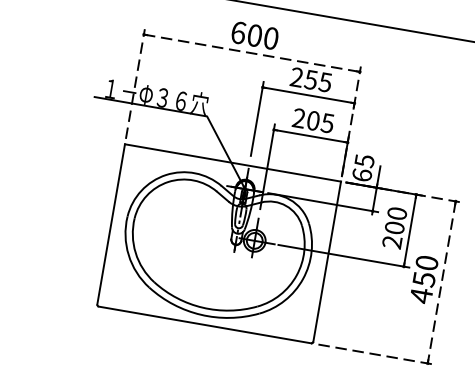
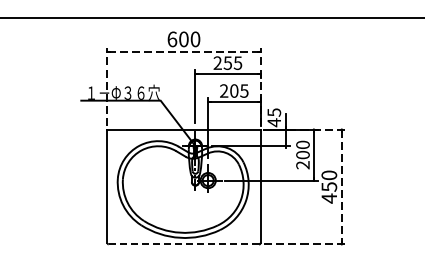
text: (362, 175) -> (274, 122), 65 -> 45
line: (205, 325) -> (184, 244), solid -> dashed

